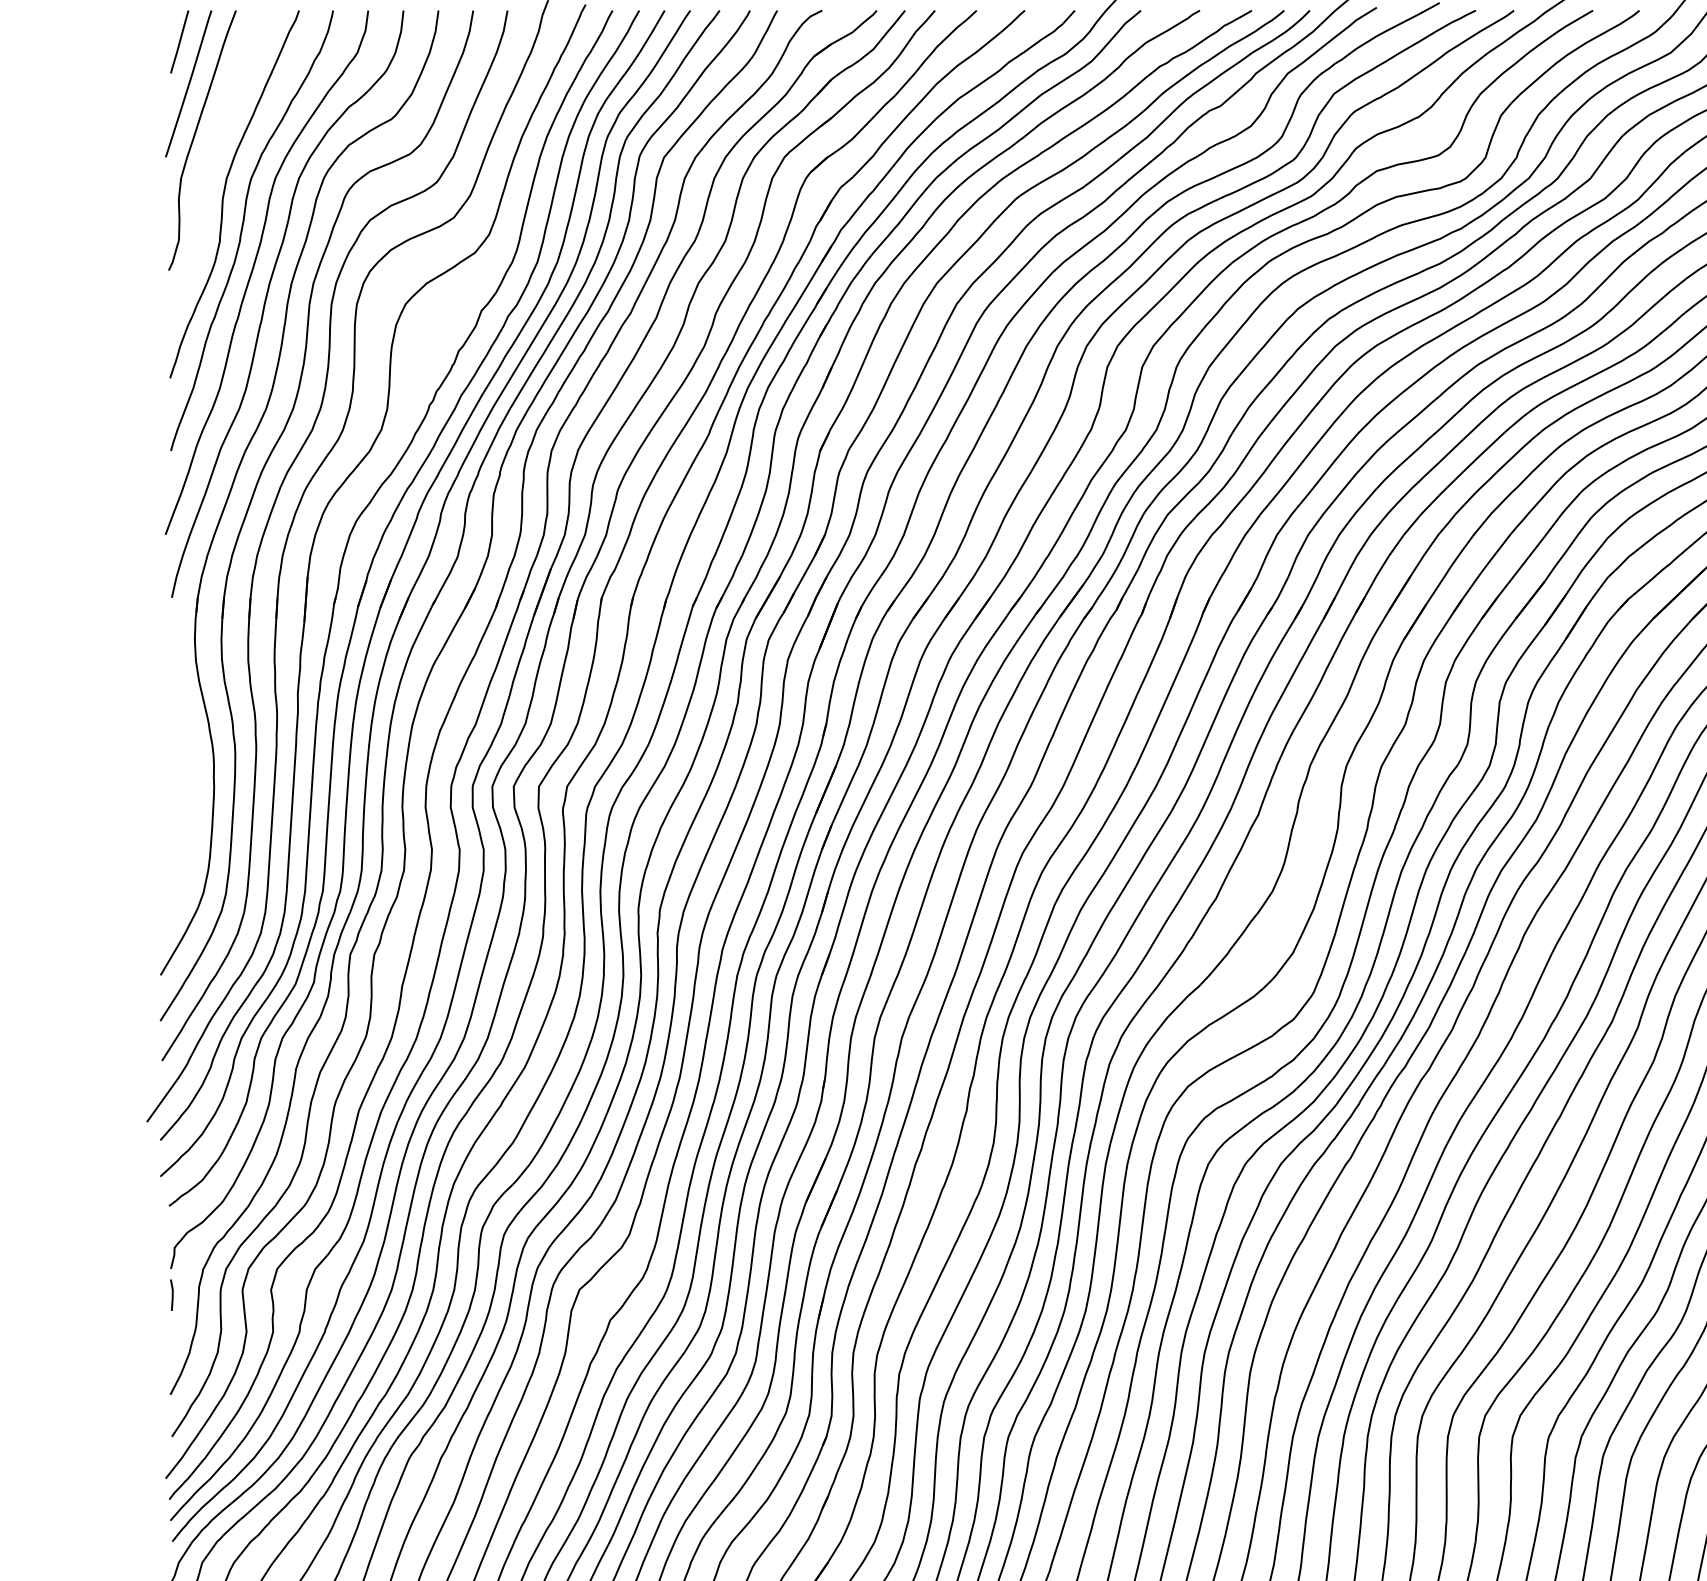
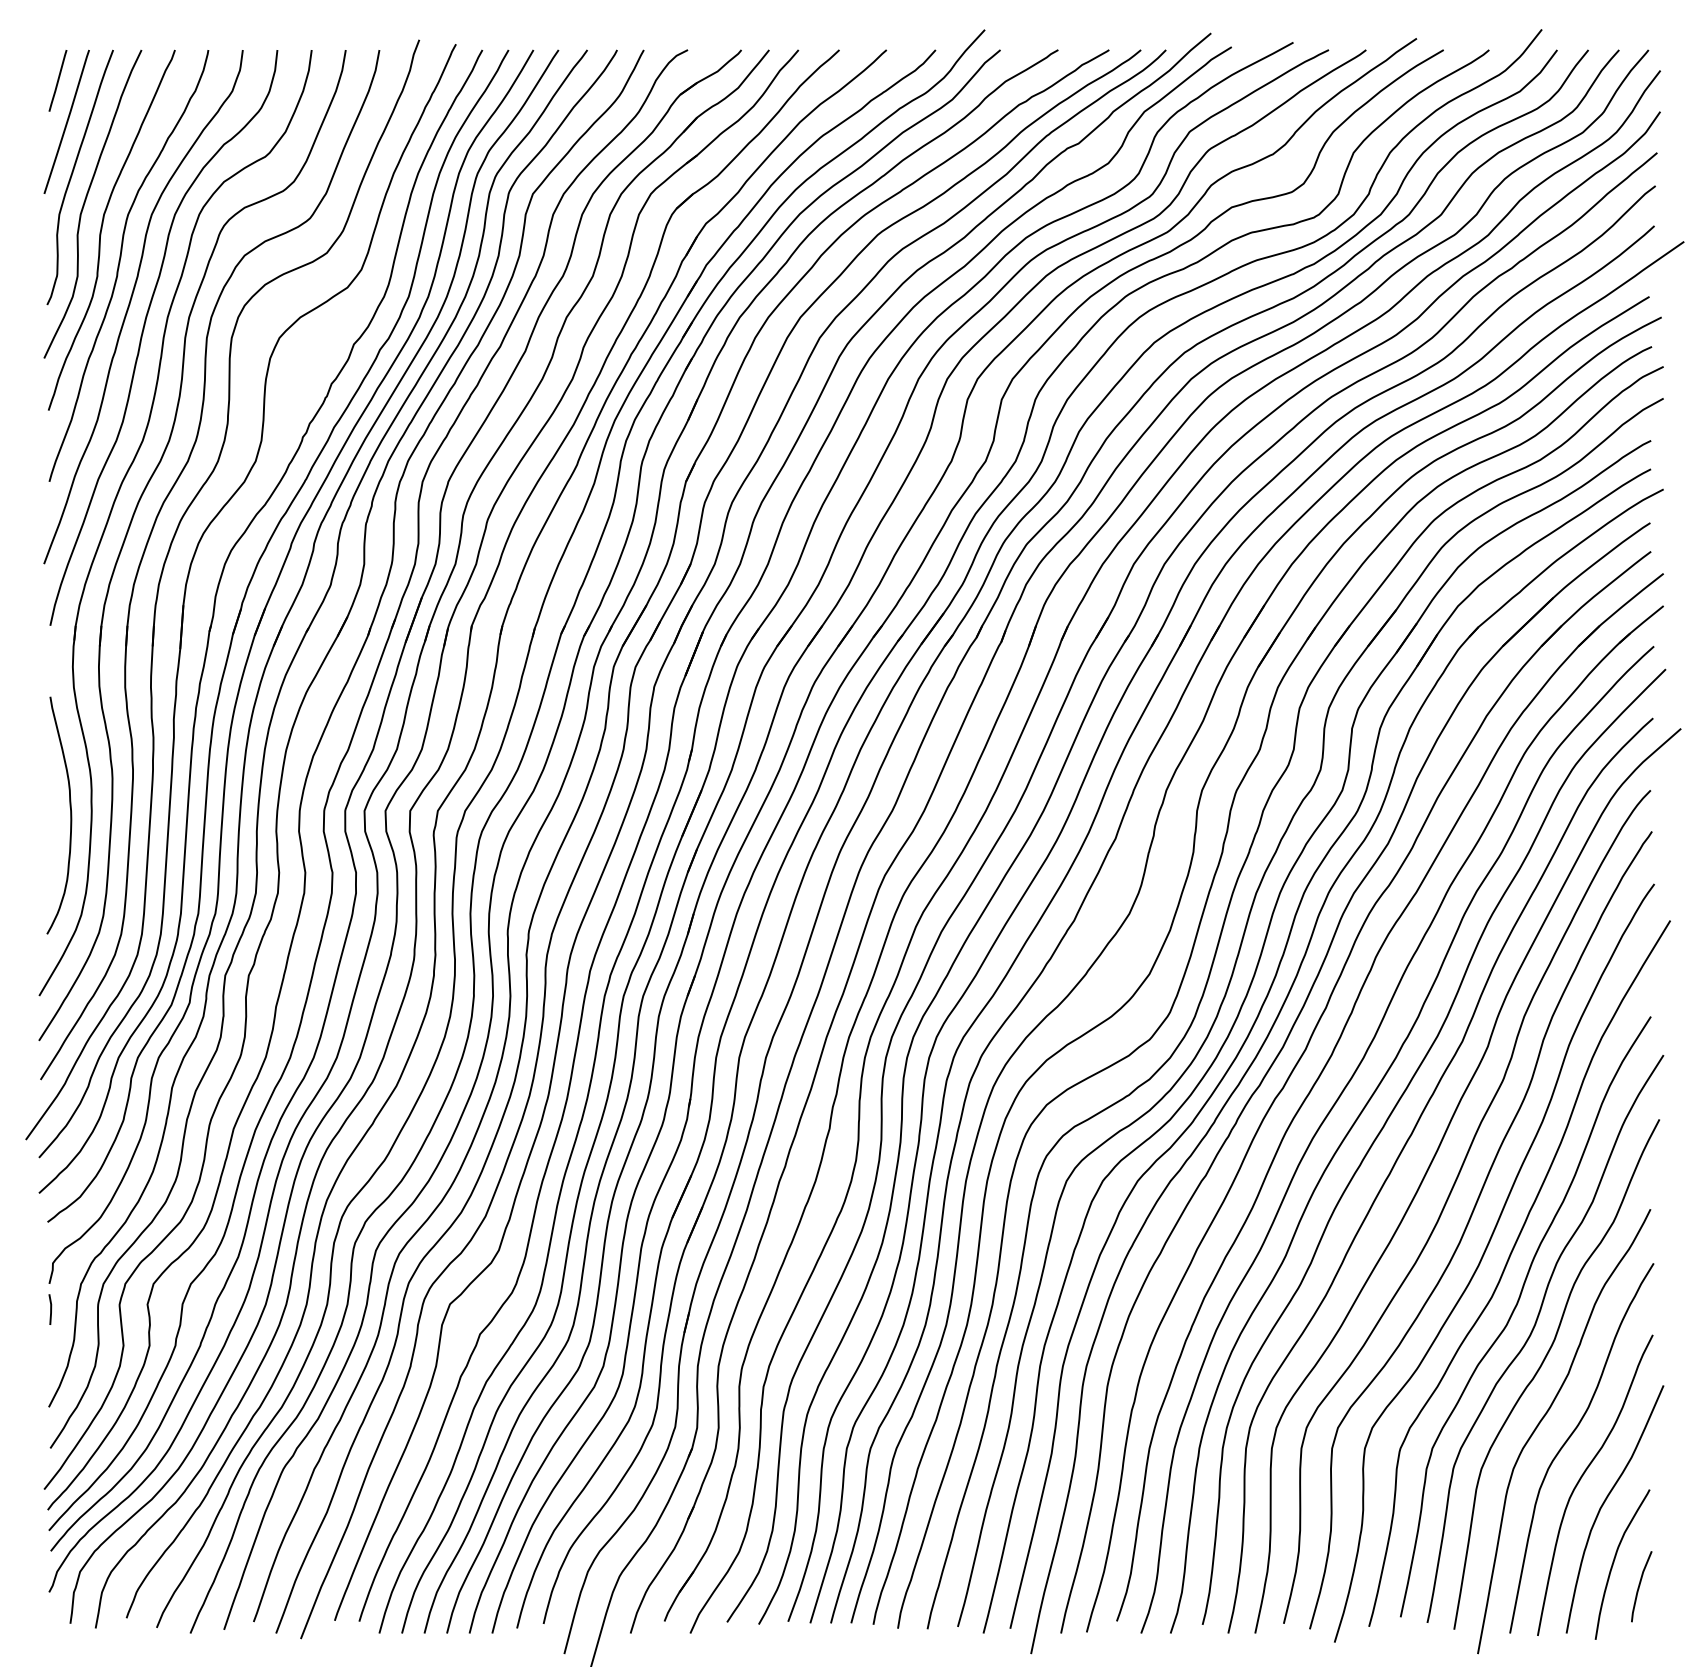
curve: (207, 167) -> (85, 203), added
curve: (192, 791) -> (70, 815), added

